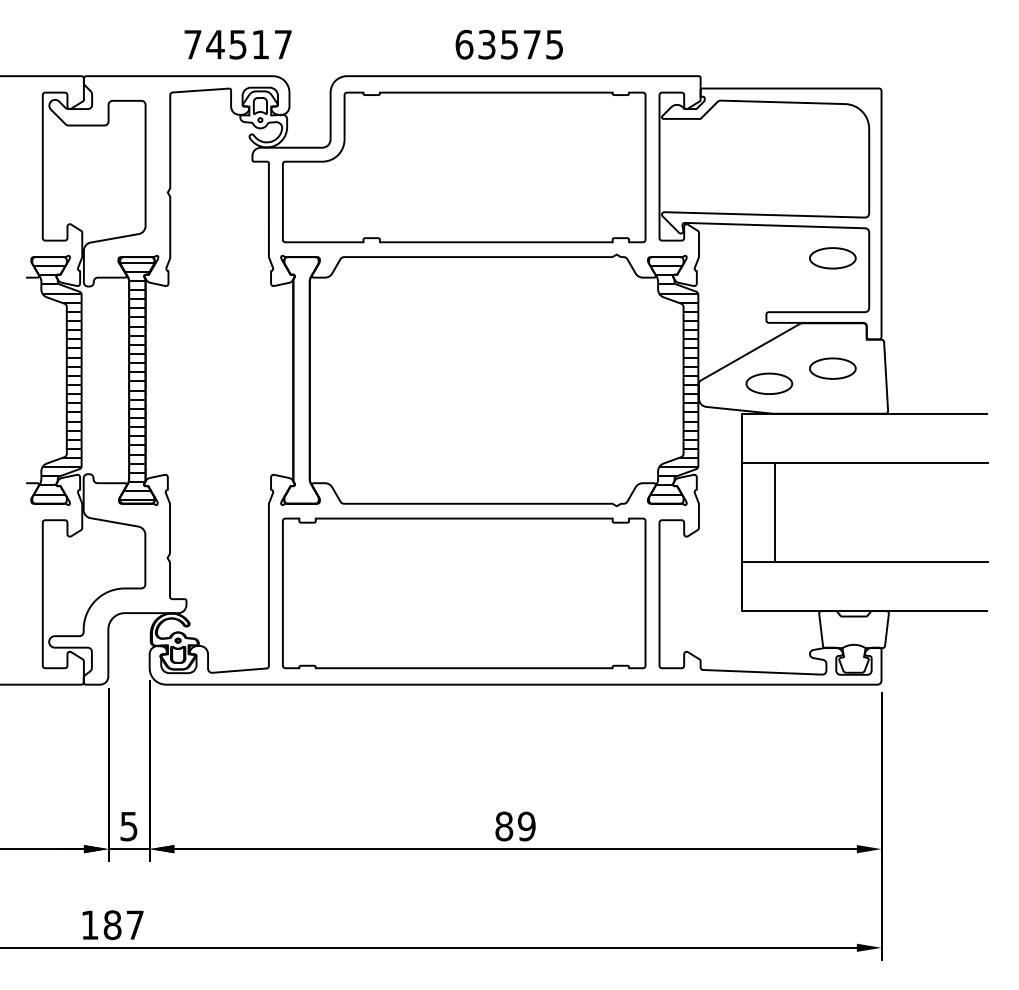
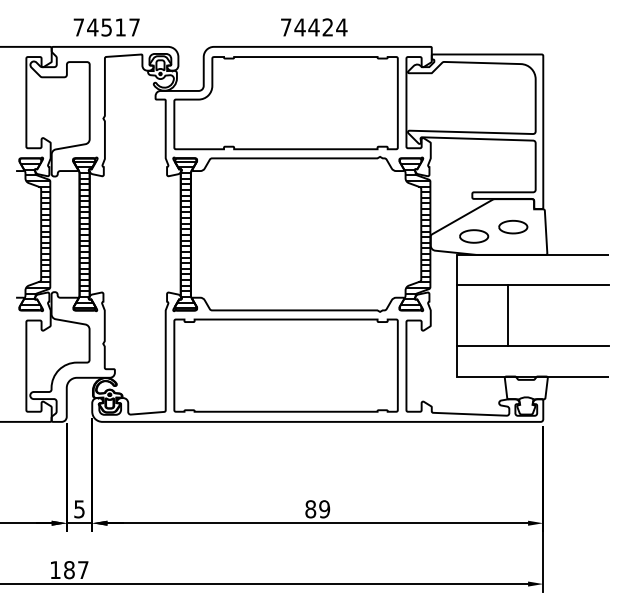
text: (237, 44) -> (106, 27), moved
text: (508, 44) -> (313, 27), 63575 -> 74424
part: (833, 257) -> (513, 158), removed
hatch: (300, 380) -> (185, 234), added
line: (774, 512) -> (507, 315), moved

